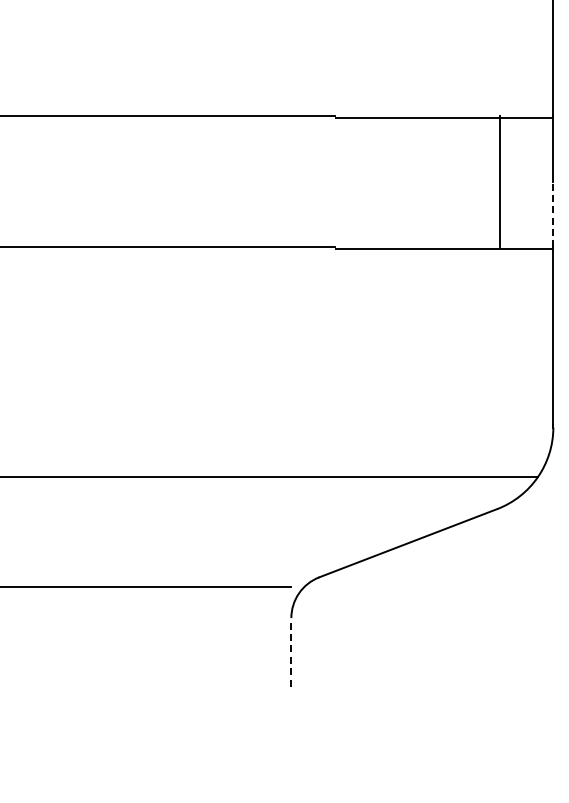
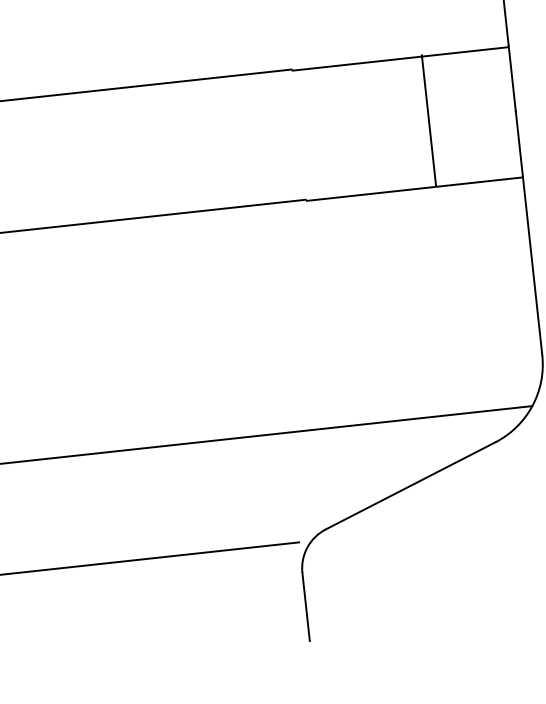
line: (500, 181) -> (429, 120), moved
line: (553, 214) -> (519, 143), dashed -> solid
line: (291, 651) -> (306, 606), dashed -> solid

